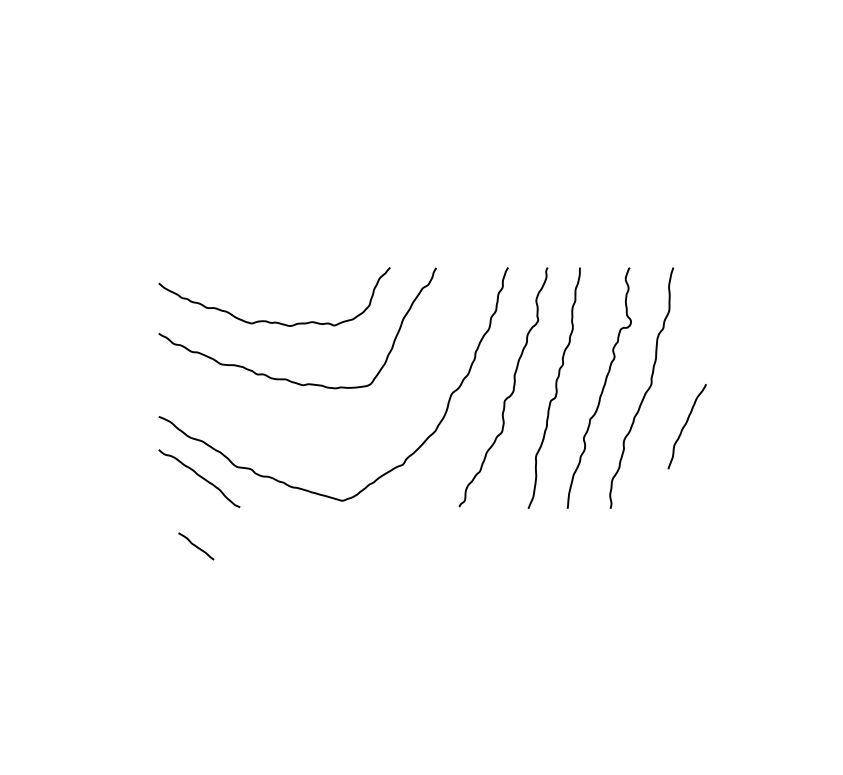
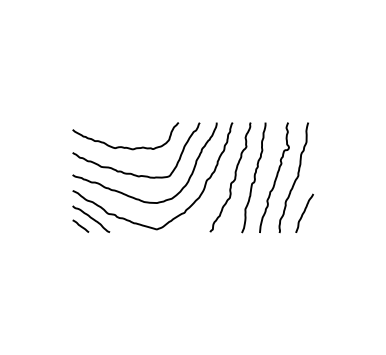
curve: (686, 424) -> (304, 212), moved
curve: (291, 428) -> (133, 196), added
line: (195, 544) -> (80, 225), moved

